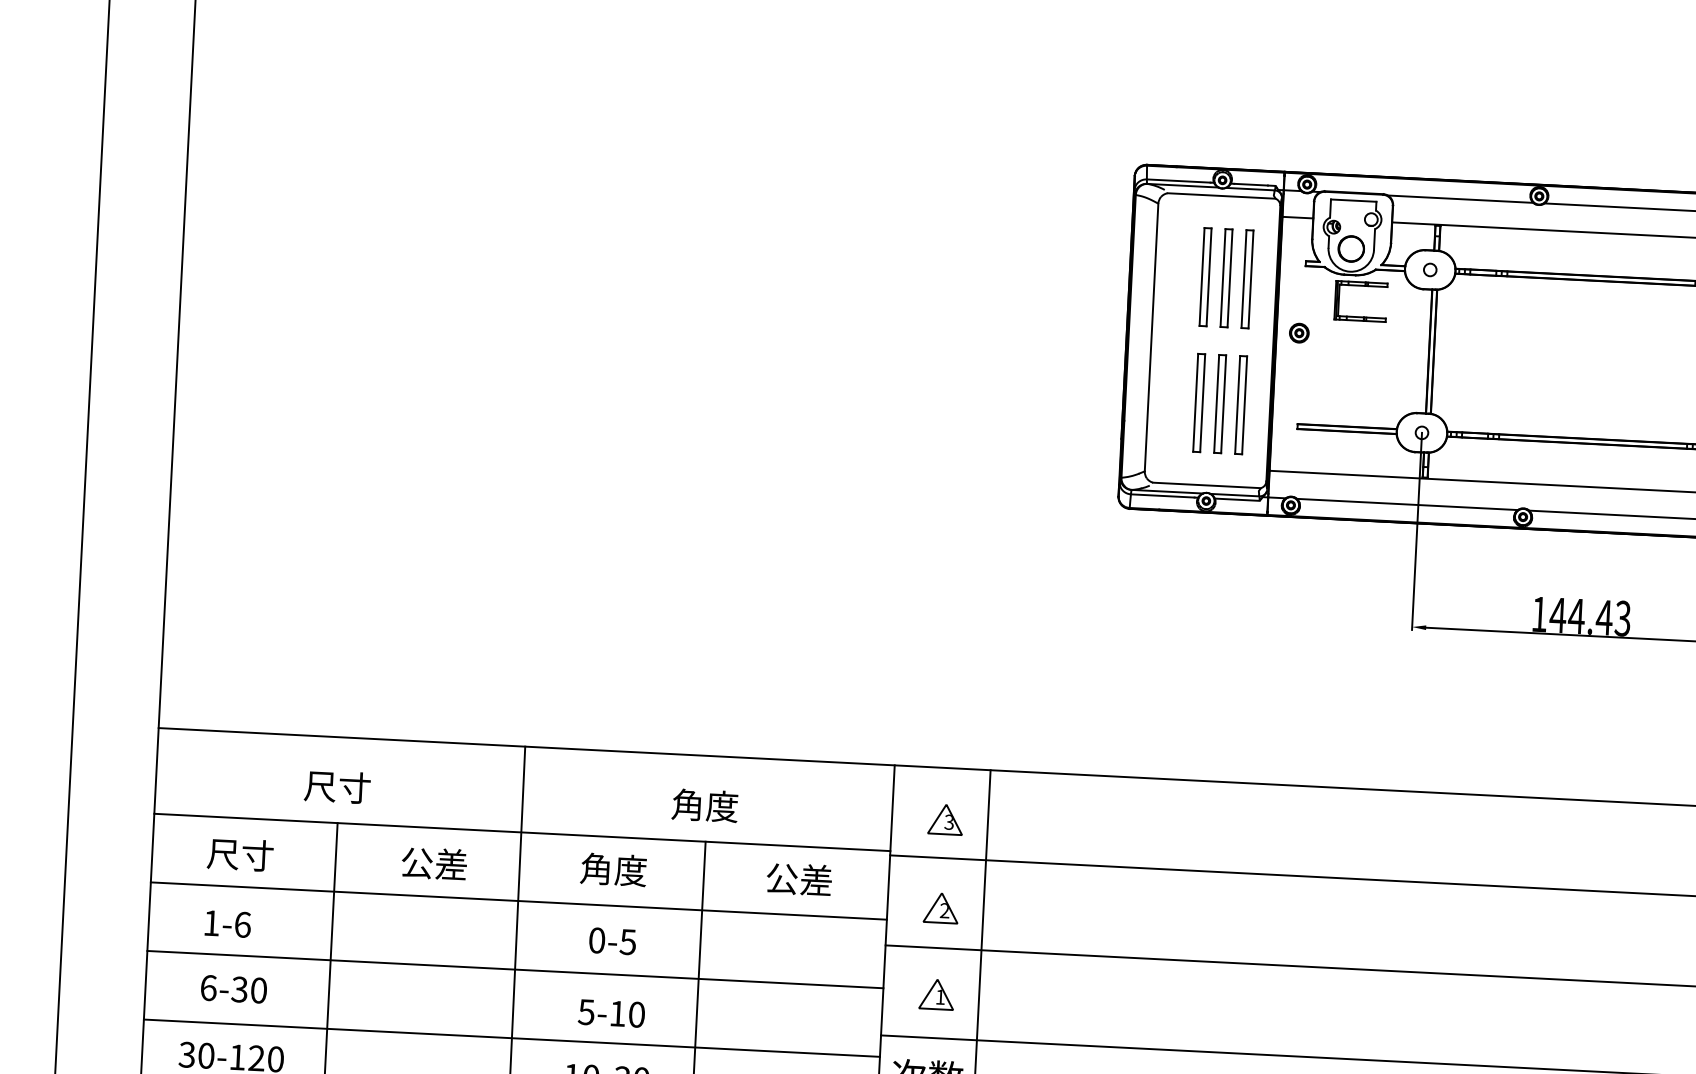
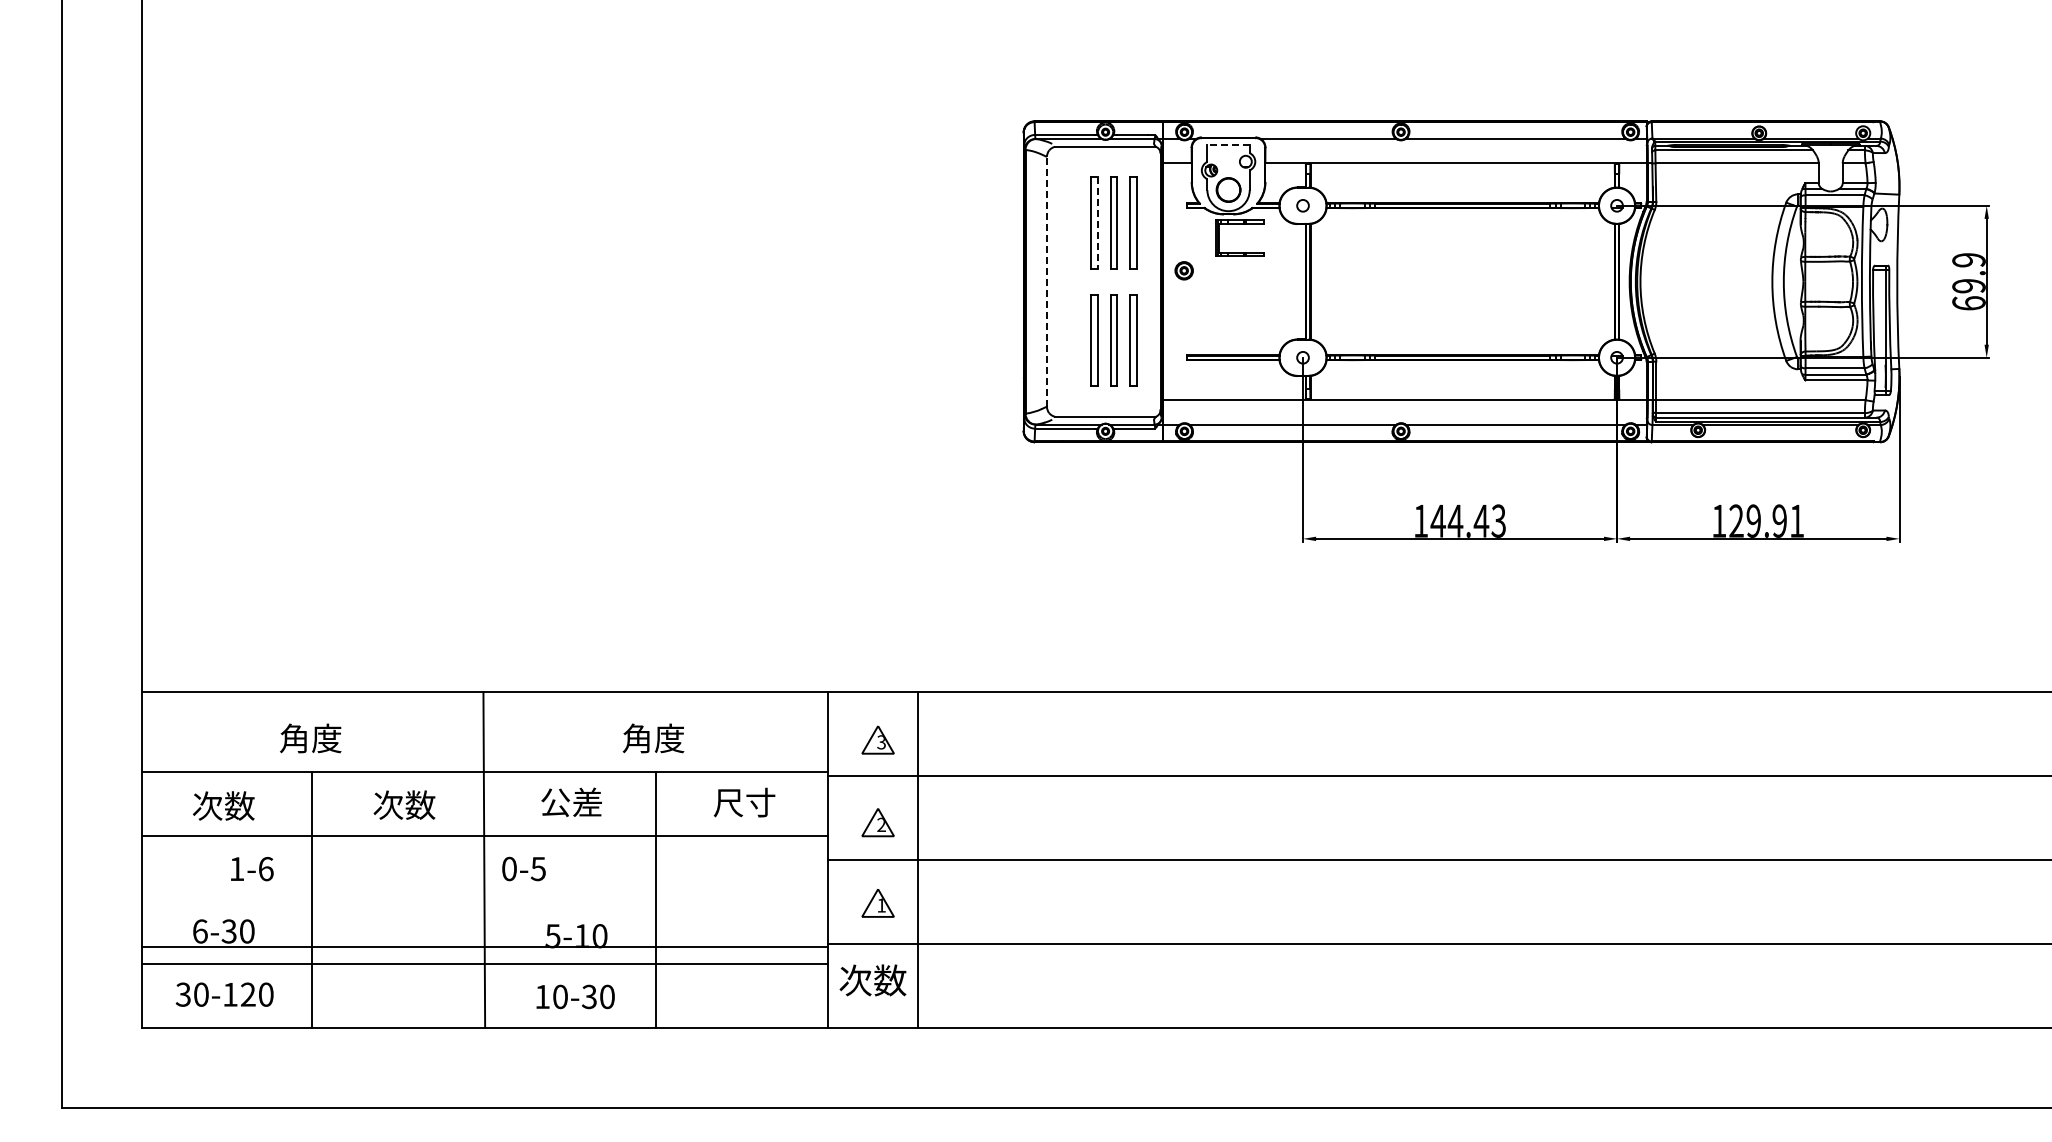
line: (1353, 200) -> (1228, 144), solid -> dashed
line: (1208, 277) -> (1097, 223), solid -> dashed
line: (1151, 337) -> (1046, 281), solid -> dashed
text: (337, 787) -> (310, 738), 尺寸 -> 角度
text: (240, 854) -> (223, 805), 尺寸 -> 次数
text: (434, 862) -> (404, 804), 公差 -> 次数
text: (613, 869) -> (571, 802), 角度 -> 公差
text: (799, 879) -> (744, 802), 公差 -> 尺寸
text: (228, 924) -> (252, 869), moved
text: (612, 940) -> (523, 868), moved
line: (515, 969) -> (484, 946), moved

